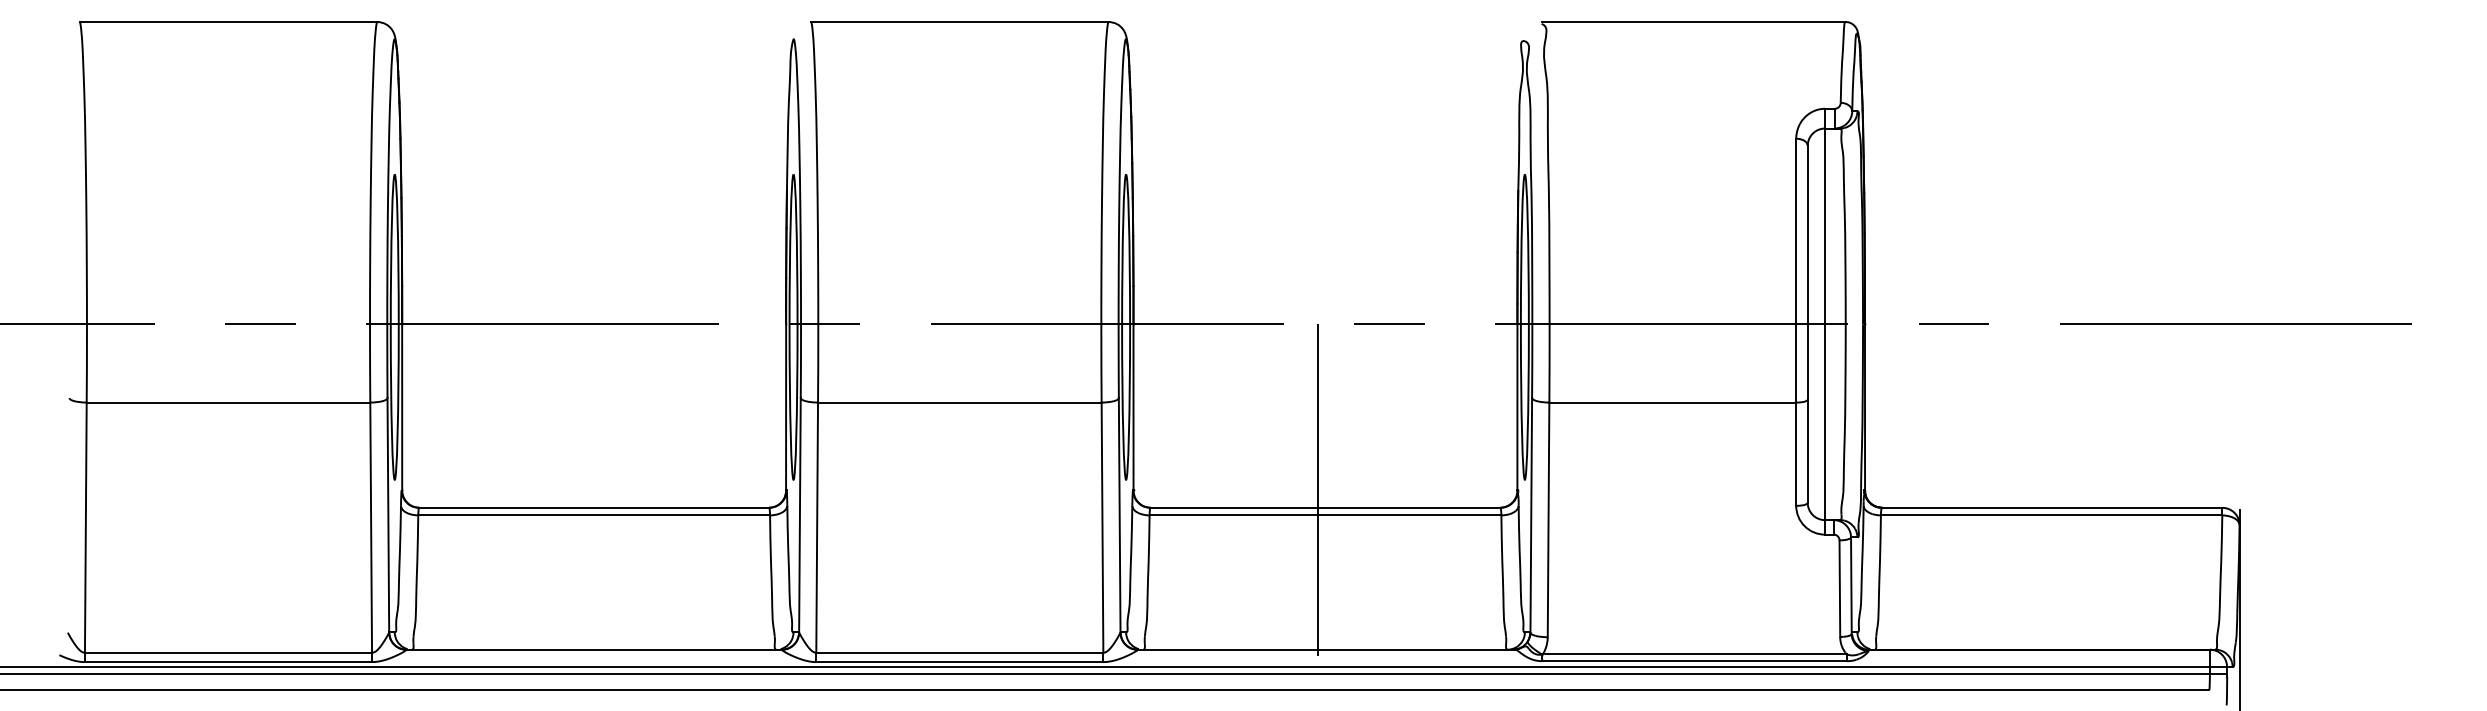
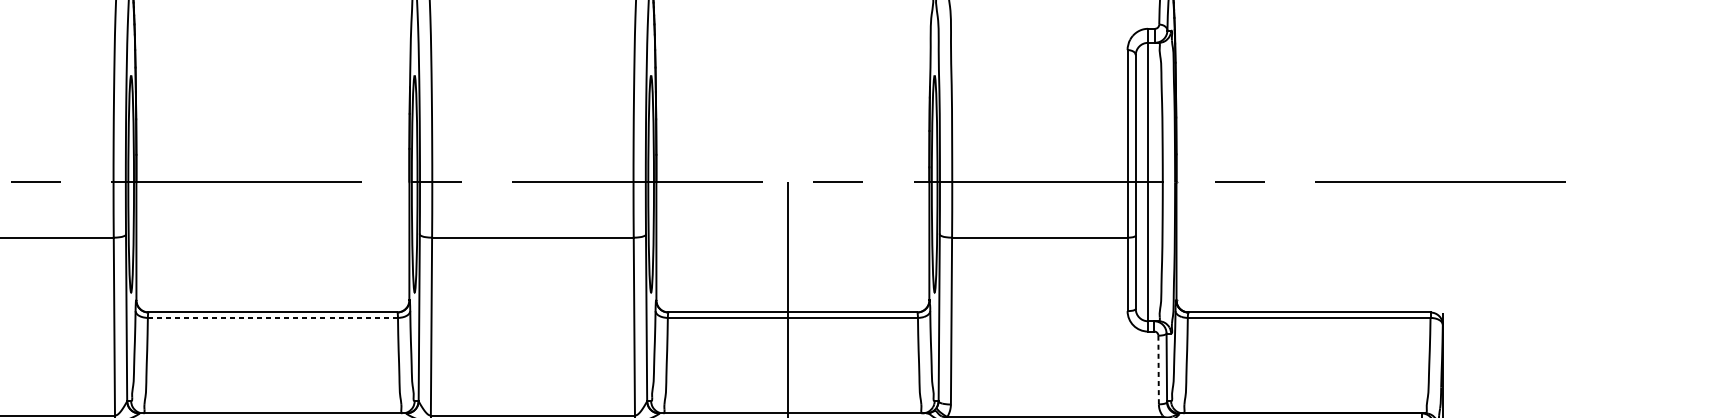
line: (594, 515) -> (273, 317), solid -> dashed
line: (1839, 589) -> (1158, 370), solid -> dashed

